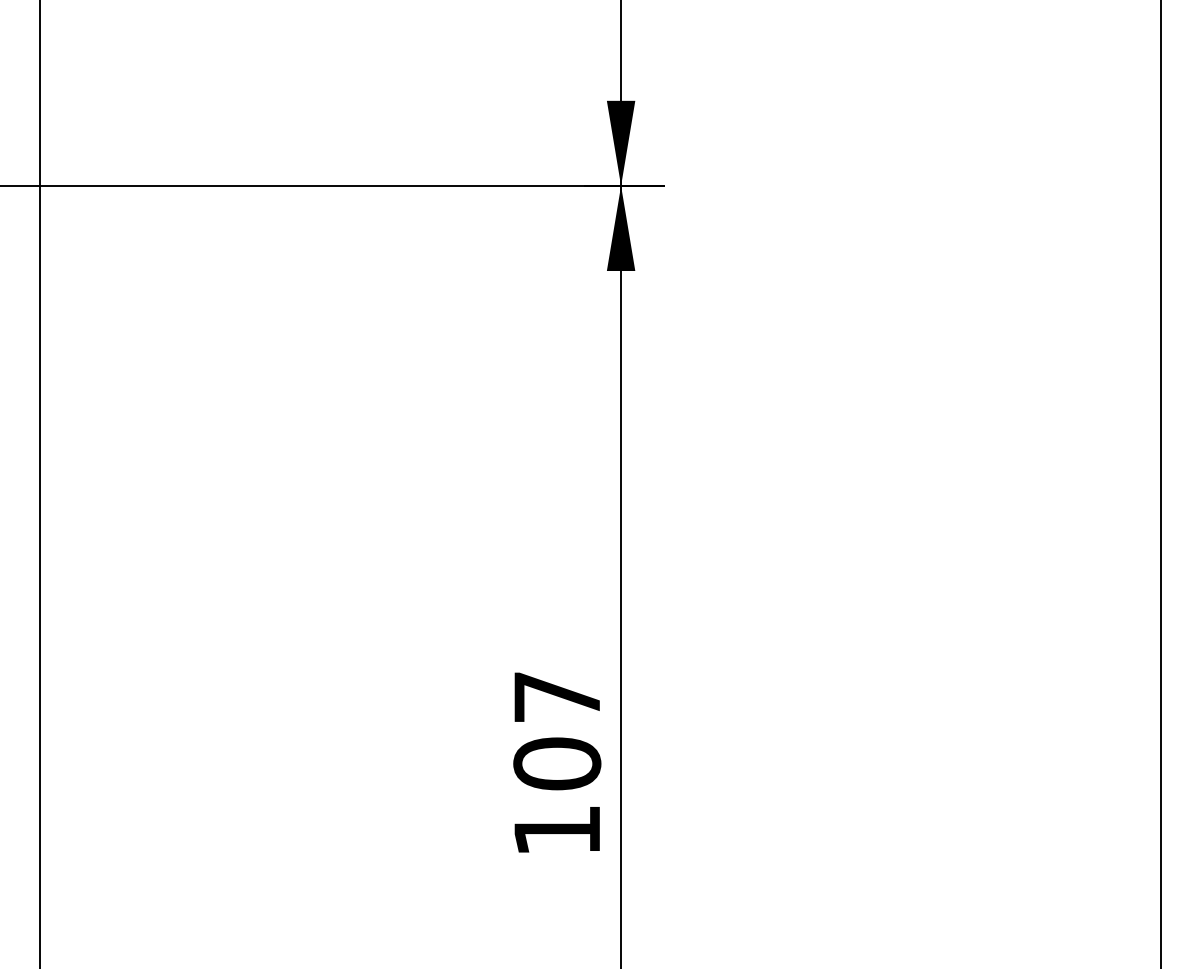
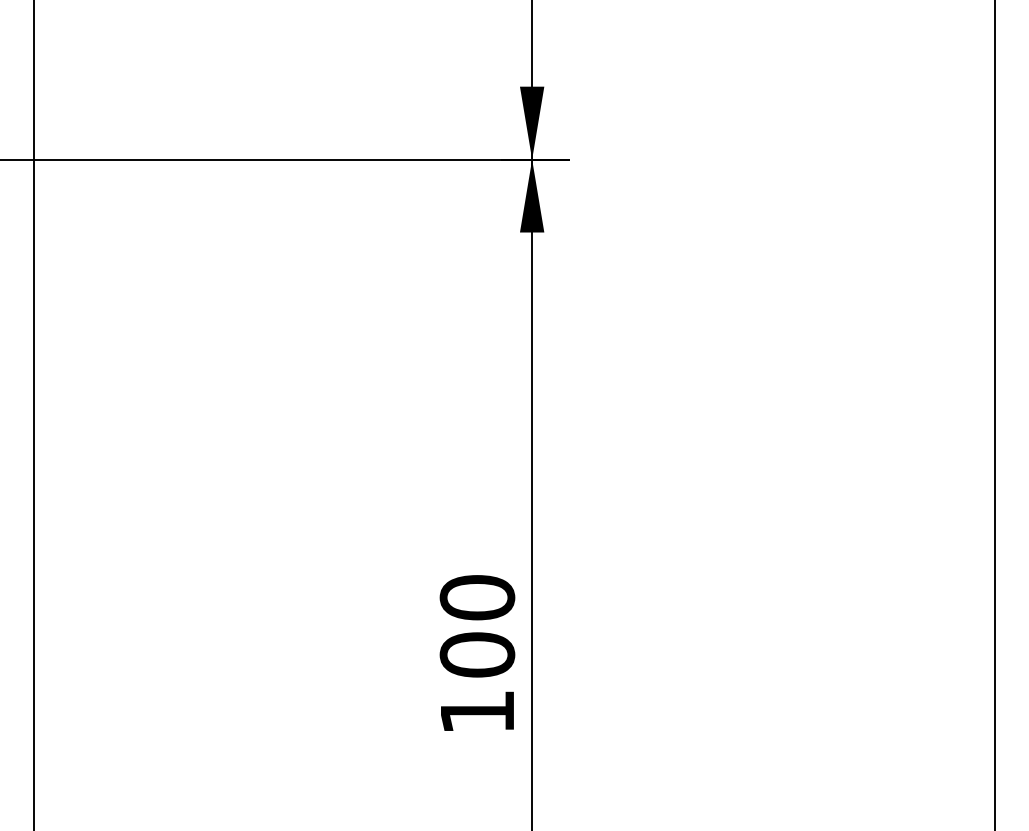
text: (557, 696) -> (477, 597), 107 -> 100

